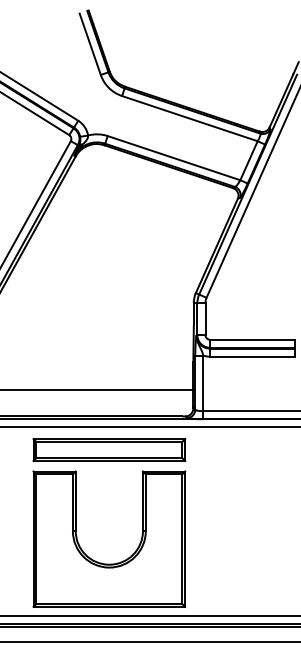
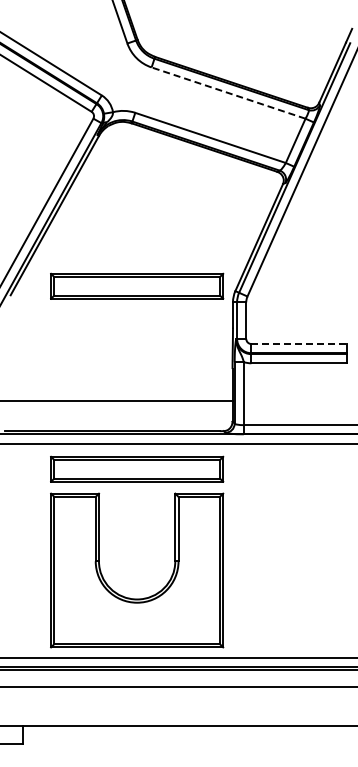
line: (189, 118) -> (228, 92), solid -> dashed
part: (109, 288) -> (137, 285), added
line: (252, 340) -> (299, 344), solid -> dashed

